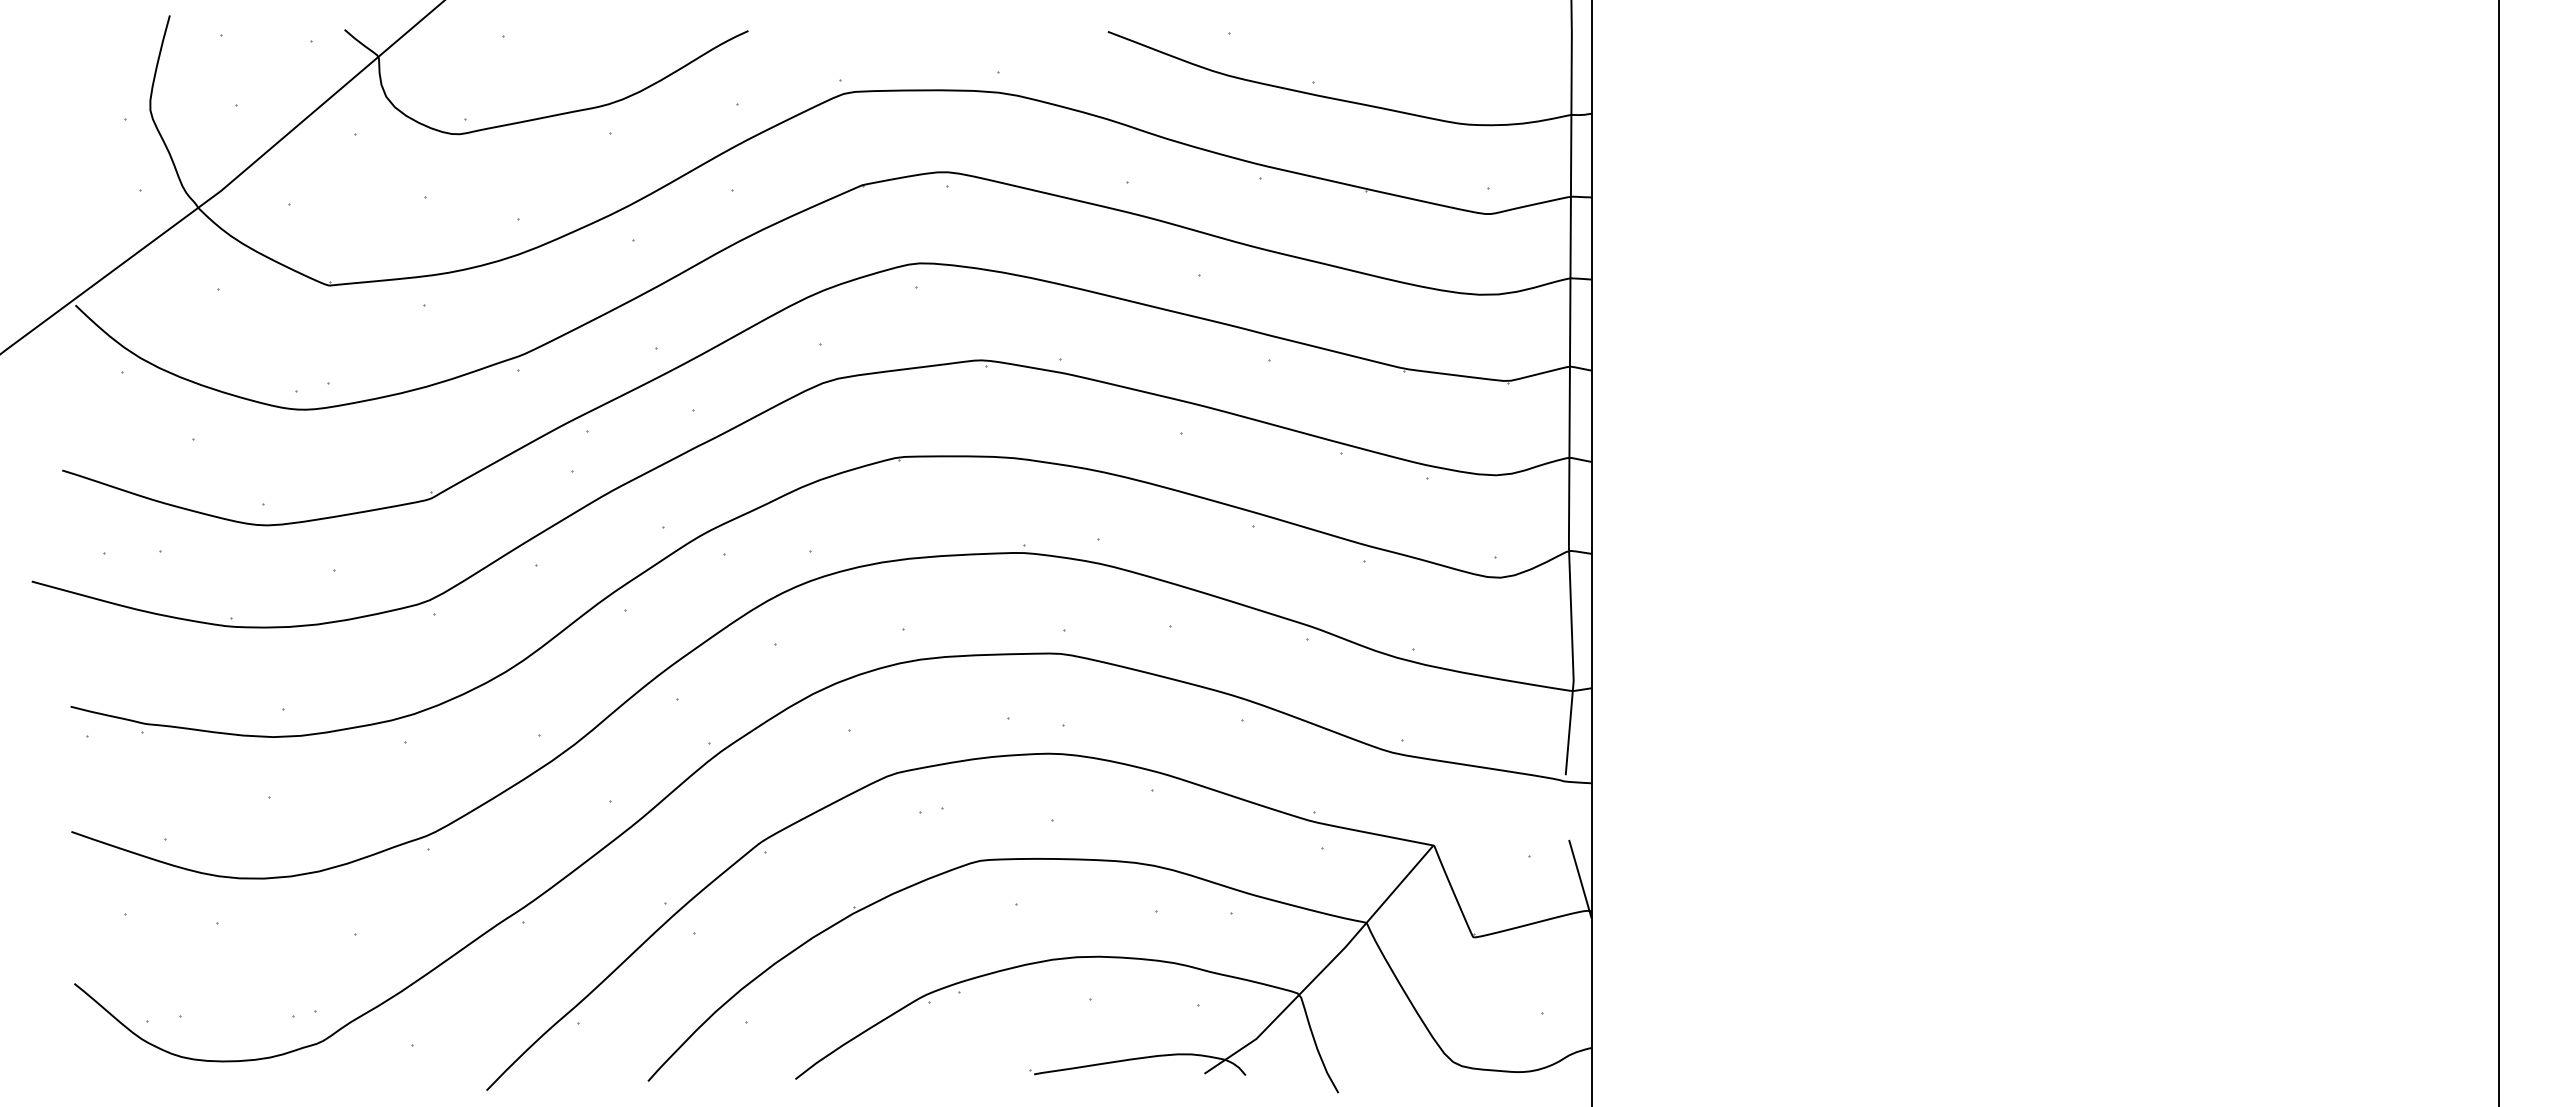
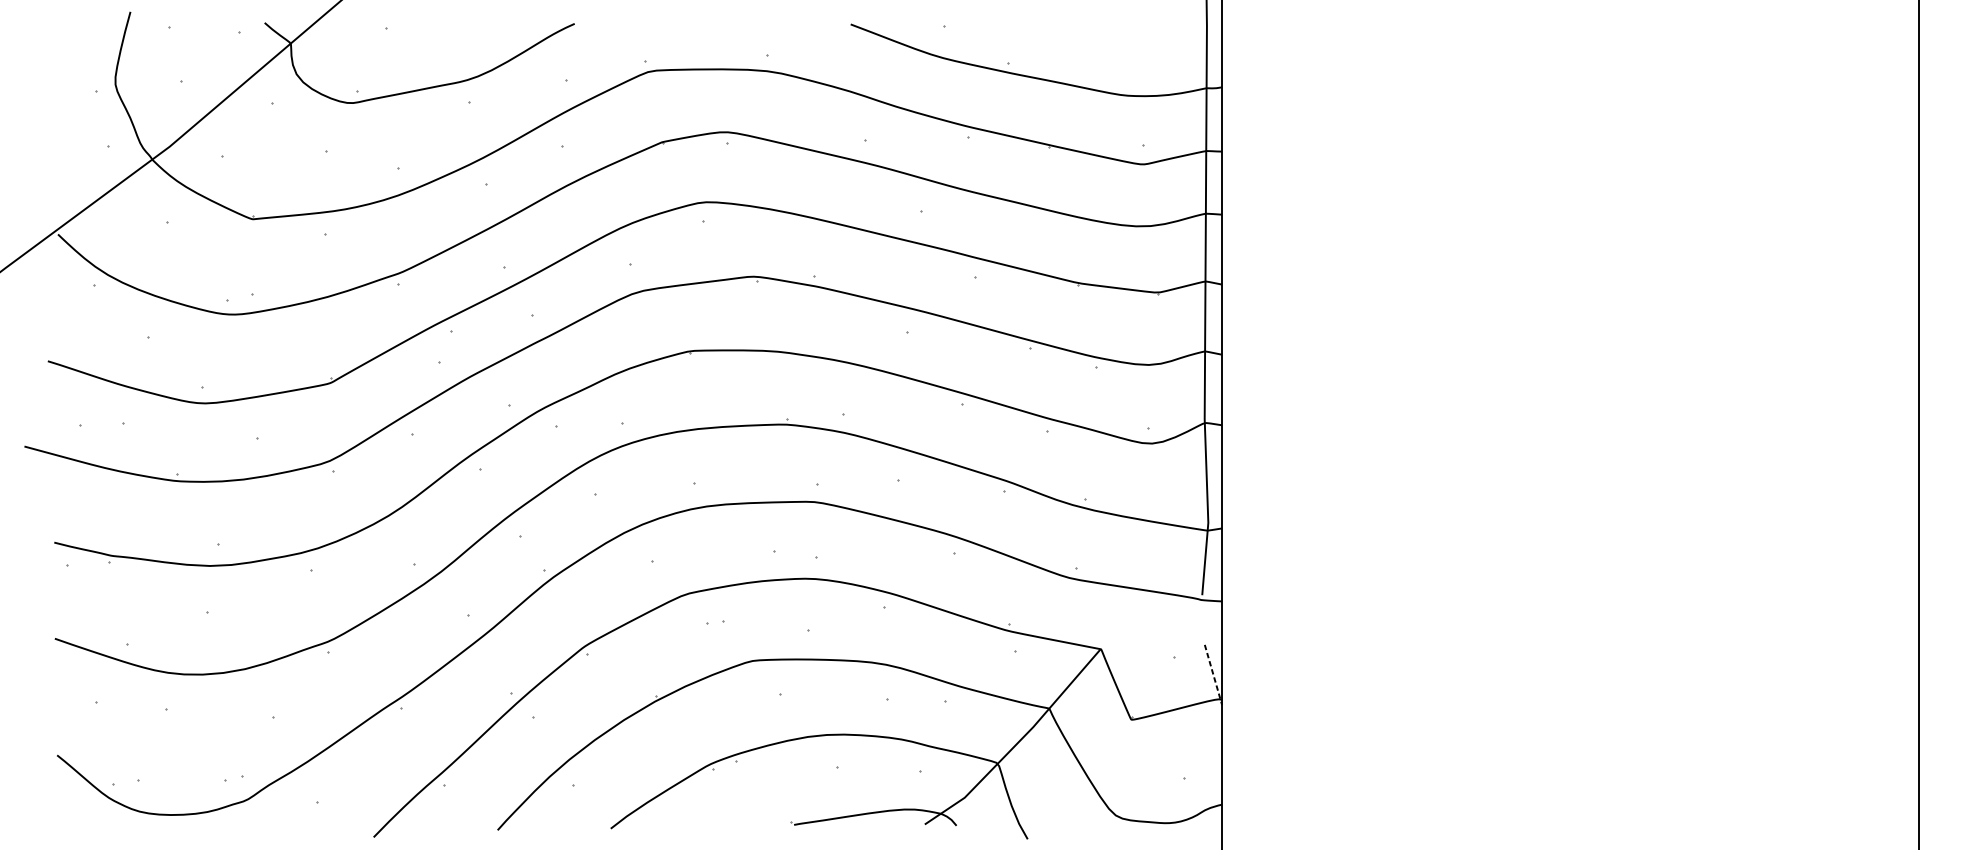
line: (1580, 879) -> (1213, 675), solid -> dashed

